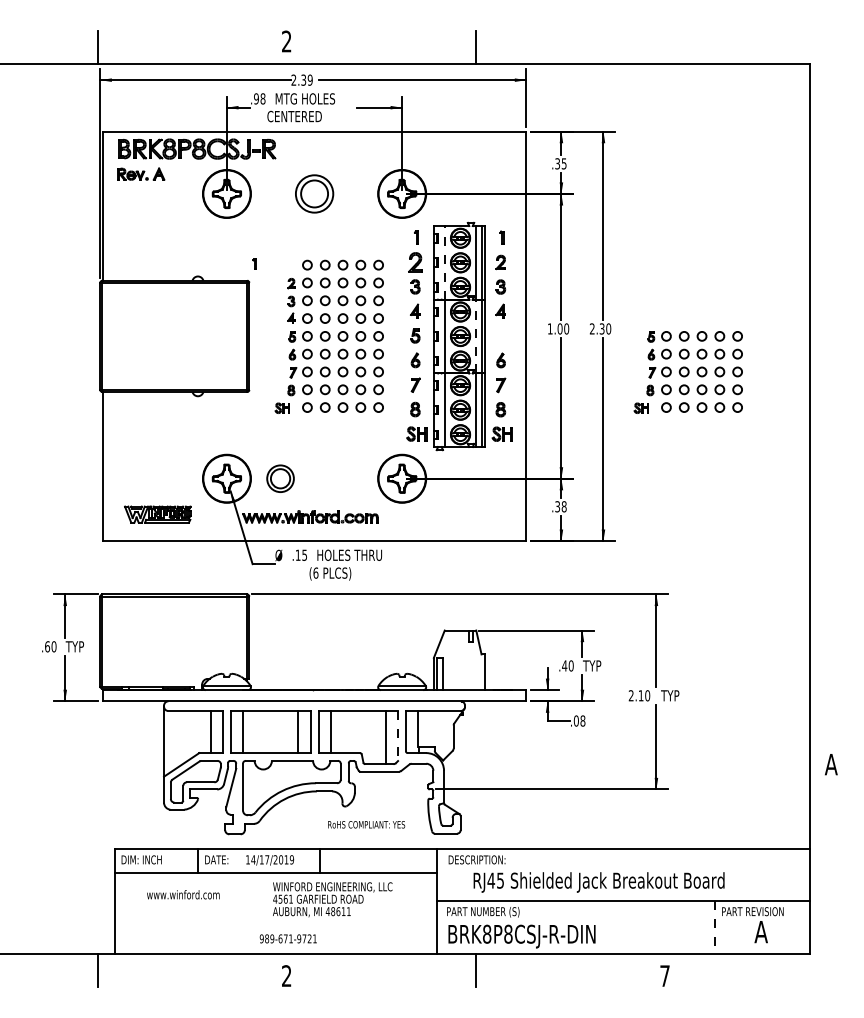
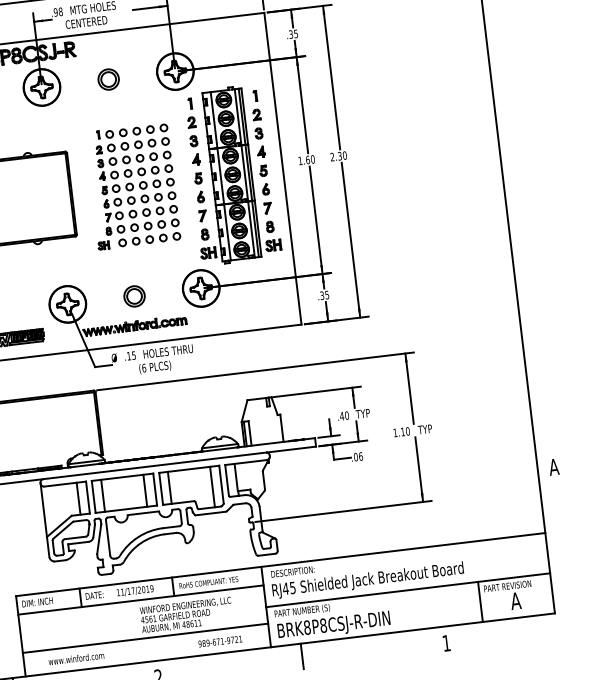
part: (314, 193) -> (108, 79), size x0.71
part: (415, 261) -> (191, 121), size x0.71
line: (444, 262) -> (213, 119), dashed -> solid
part: (254, 263) -> (98, 134), moved
text: (559, 328) -> (307, 159), 1.00 -> 1.60
part: (500, 335) -> (263, 170), added
line: (476, 336) -> (244, 173), dashed -> solid
part: (687, 372) -> (408, 181), removed
part: (280, 478) -> (134, 296), moved
text: (563, 506) -> (326, 294), .38 -> .35
text: (630, 695) -> (394, 432), 2.10 -> 1.10
text: (582, 720) -> (360, 456), .08 -> .06
line: (398, 736) -> (221, 485), dashed -> solid
text: (366, 824) -> (208, 582), moved
text: (253, 859) -> (122, 591), 14/17/2019 -> 11/17/2019
text: (598, 882) -> (367, 580), moved
text: (183, 894) -> (76, 658), moved
line: (275, 923) -> (145, 638), added
line: (715, 928) -> (480, 602), dashed -> solid
text: (287, 938) -> (219, 641), moved
text: (664, 975) -> (446, 642), 7 -> 1

